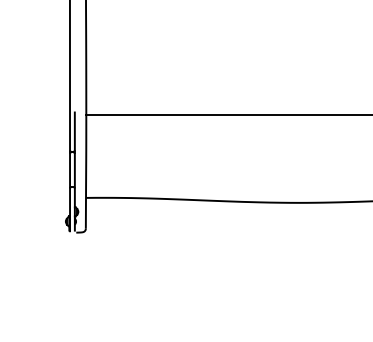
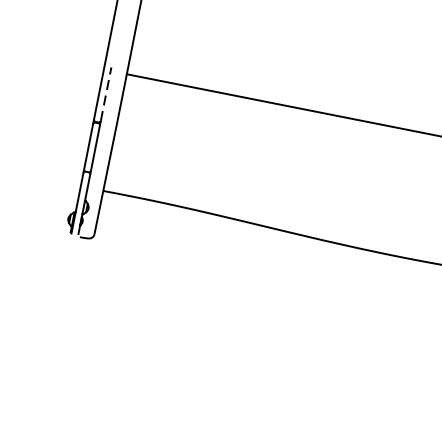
line: (74, 131) -> (105, 94), solid -> dashed

